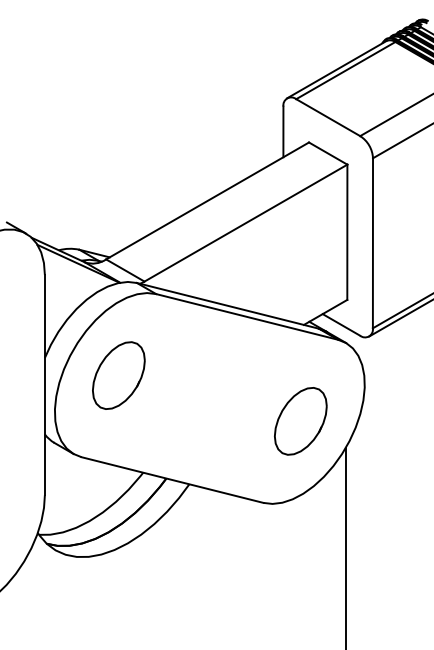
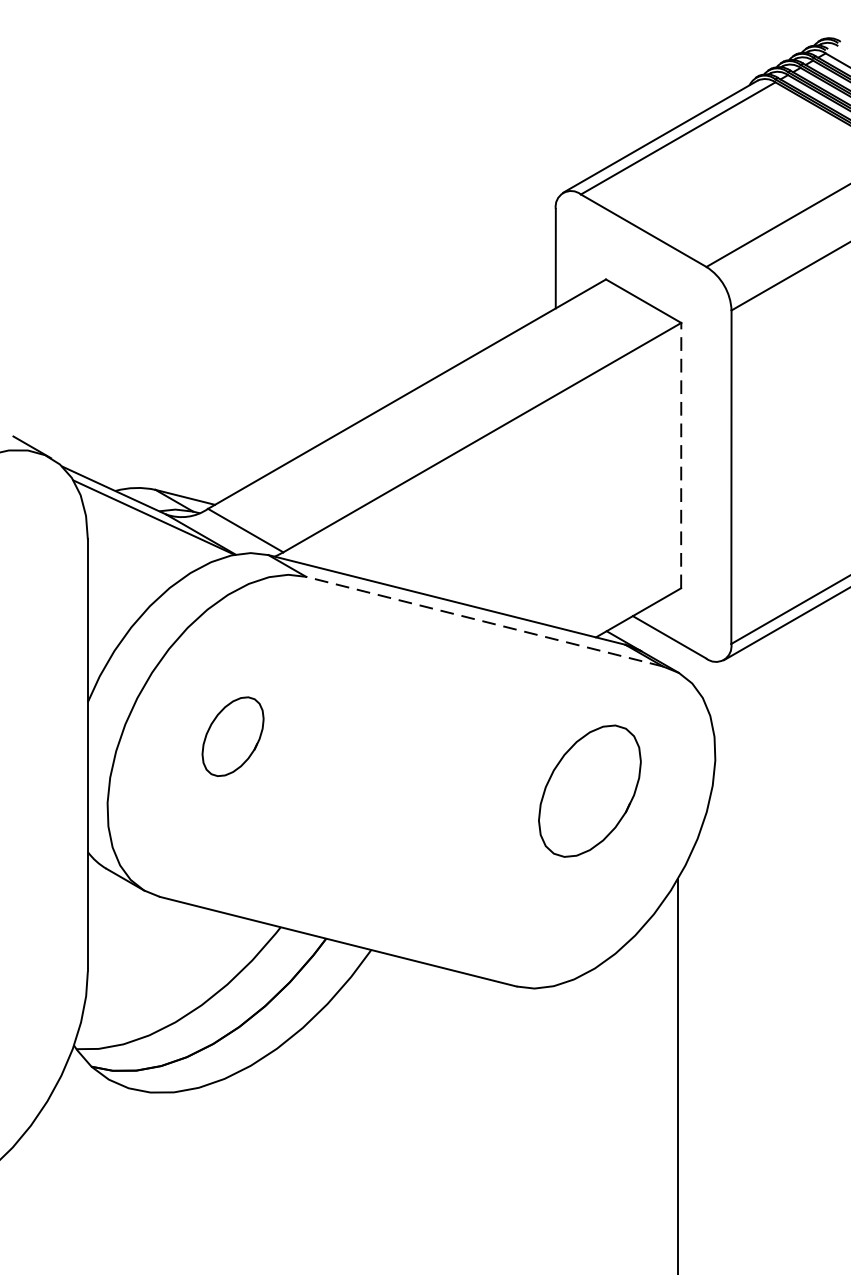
line: (347, 232) -> (681, 456), solid -> dashed
line: (247, 316) -> (485, 620), solid -> dashed
part: (118, 375) -> (232, 736), size x0.6
part: (300, 421) -> (589, 791), moved

